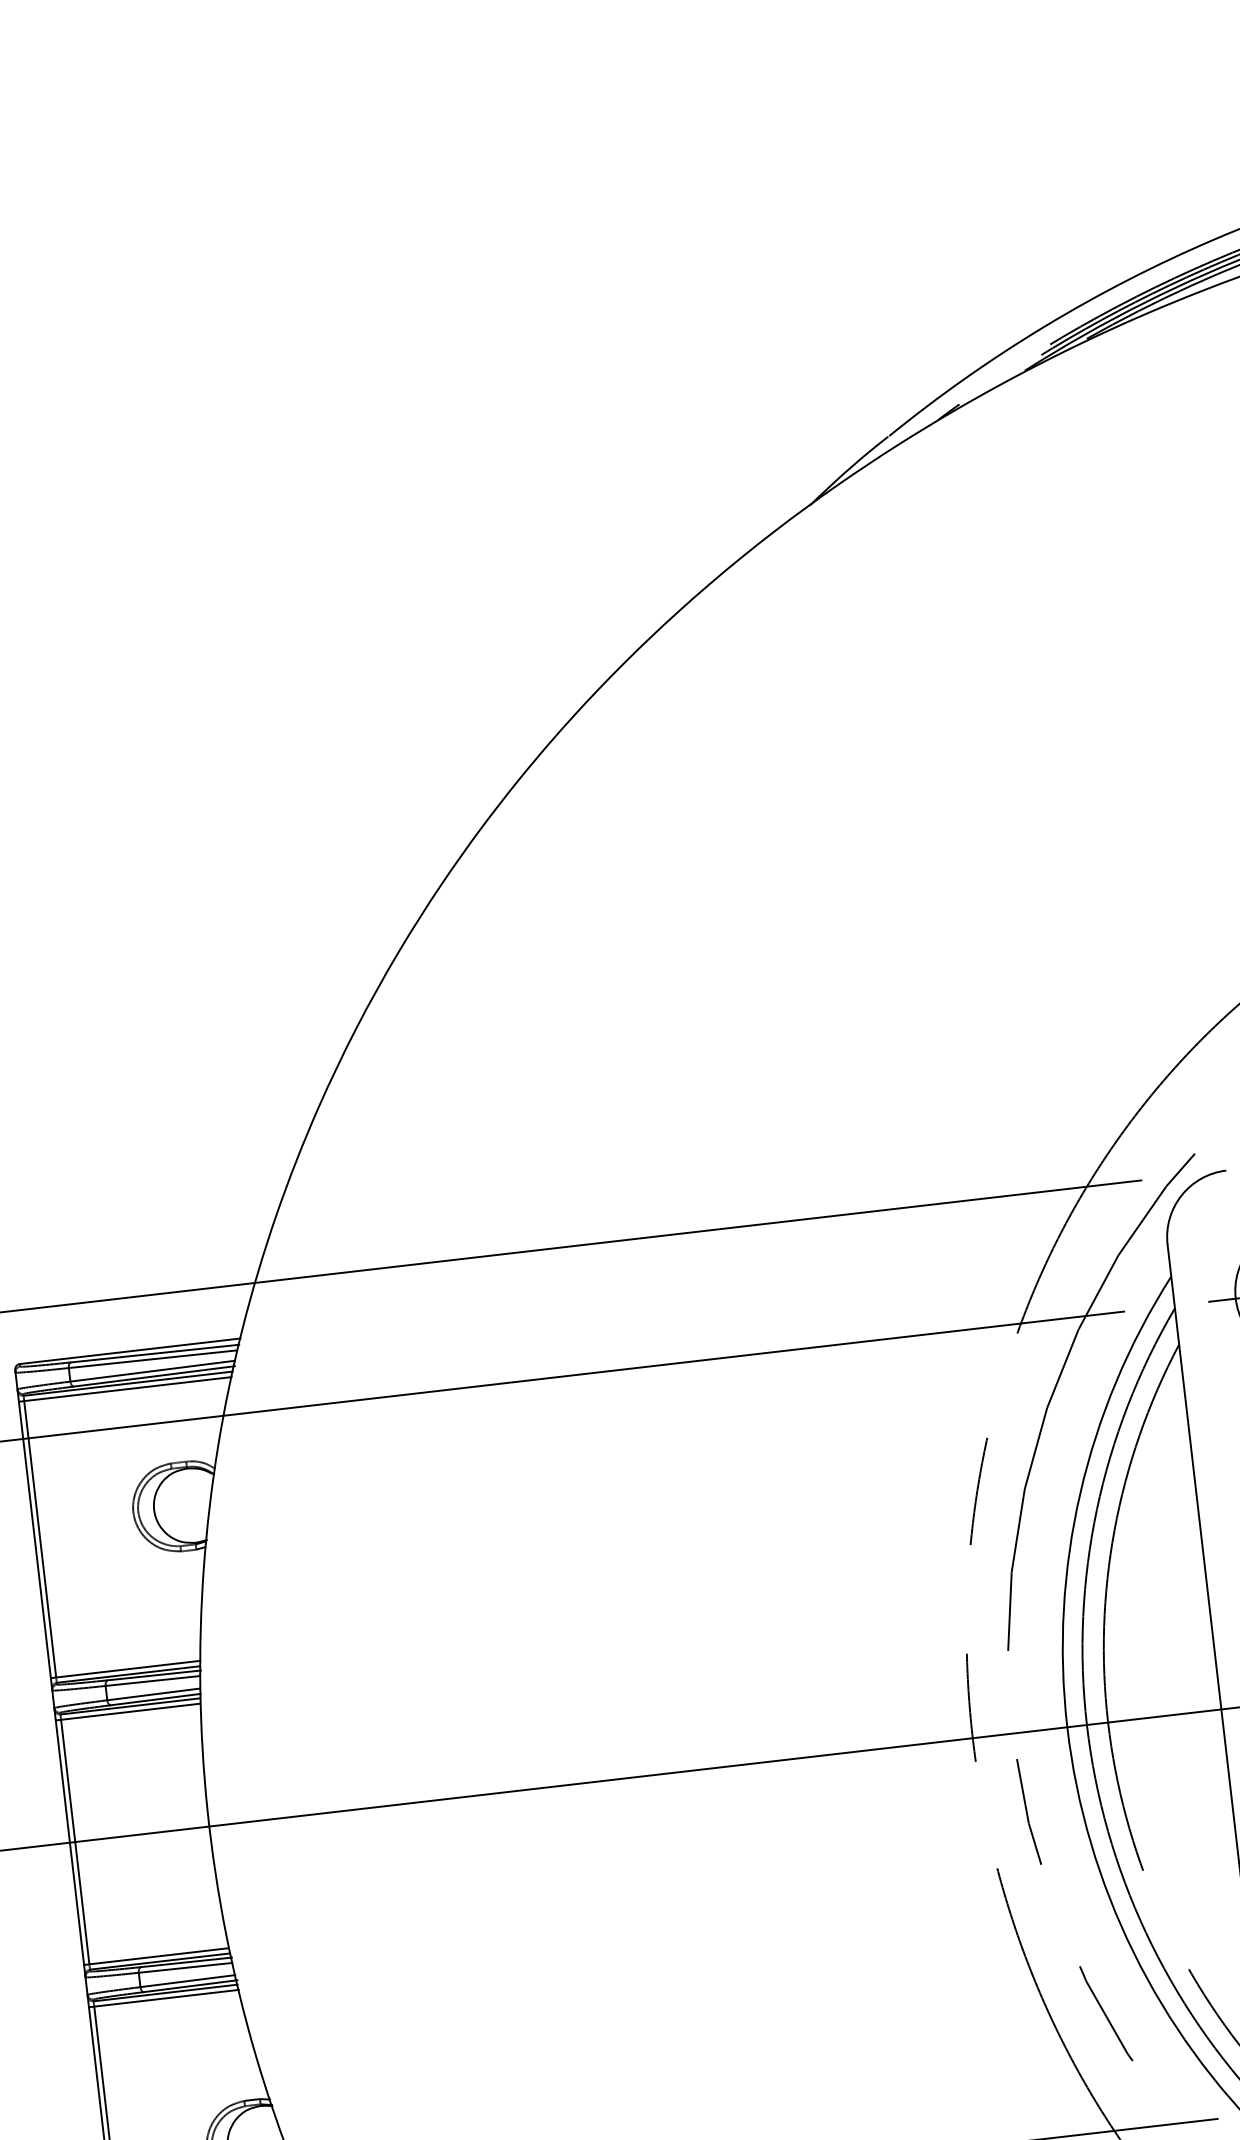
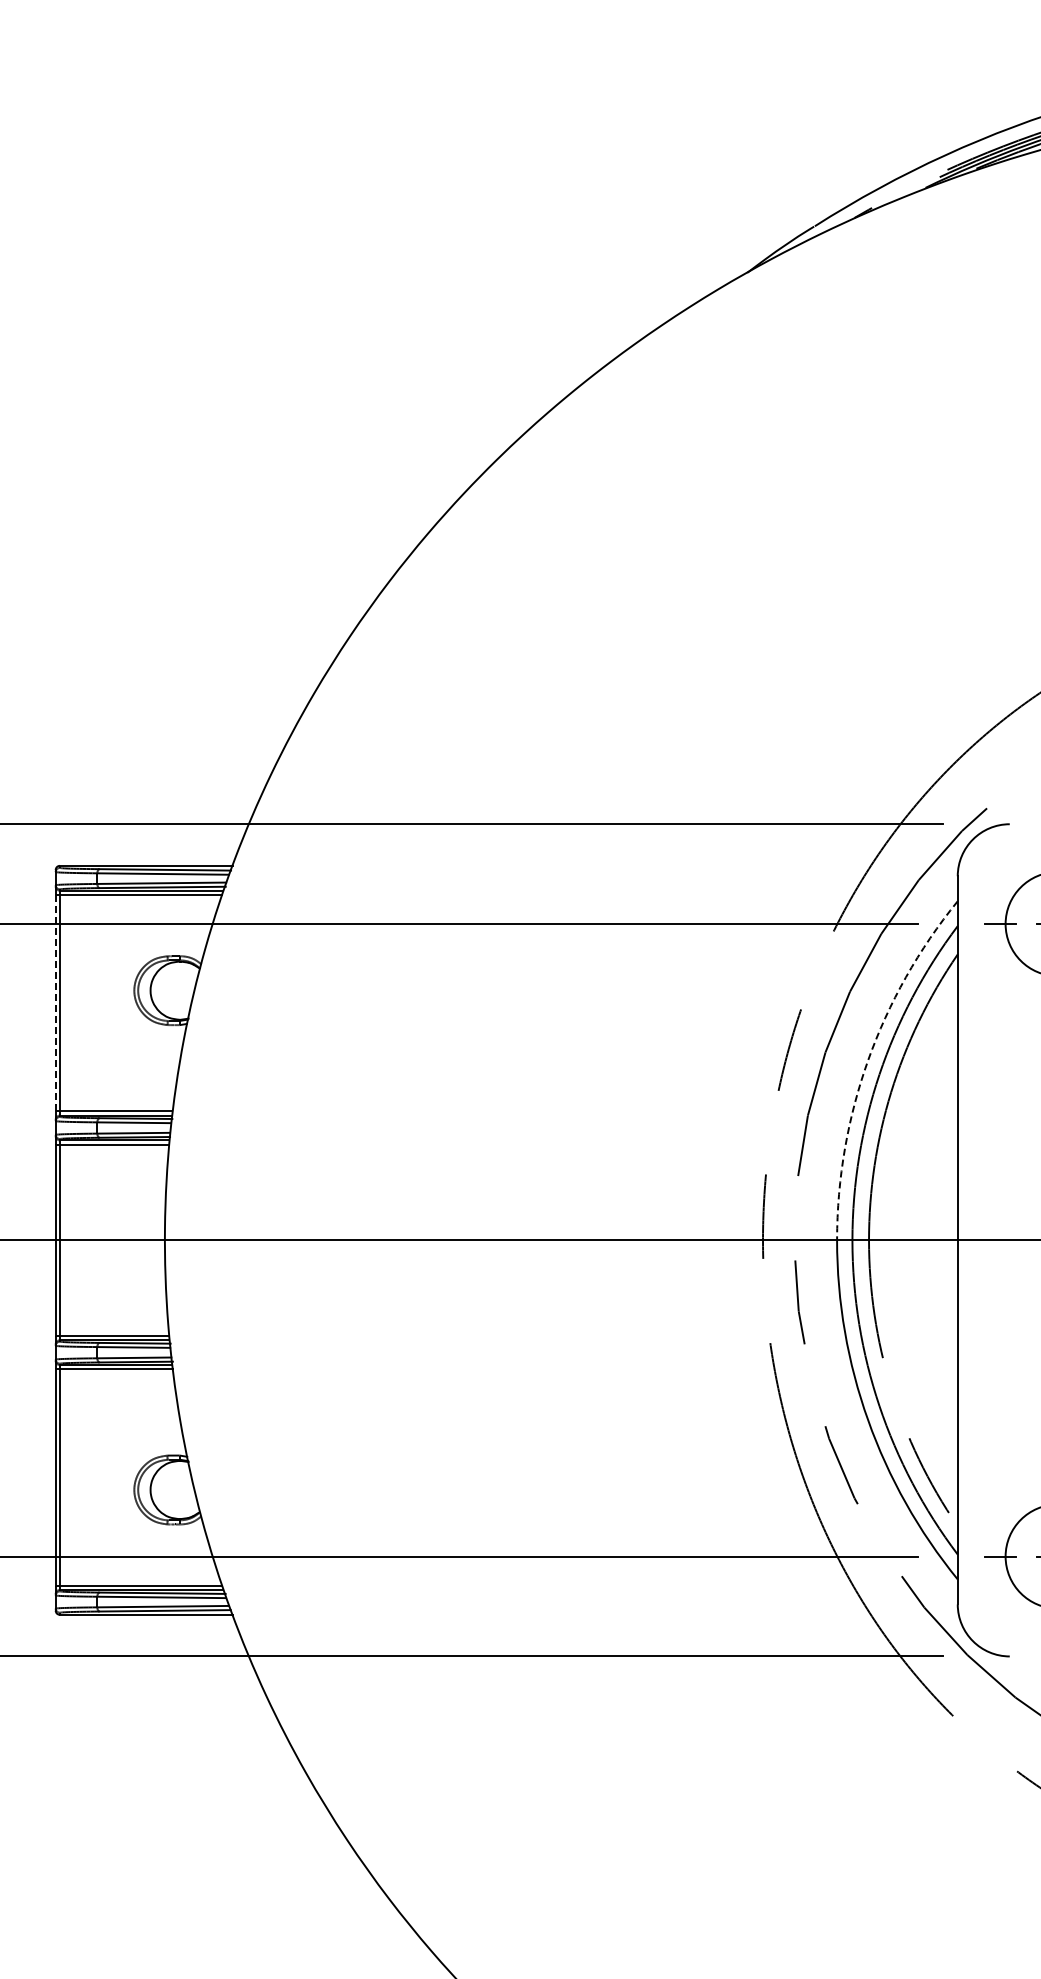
arc: (1080, 1493) -> (868, 1060), solid -> dashed
line: (34, 1539) -> (55, 1002), solid -> dashed

